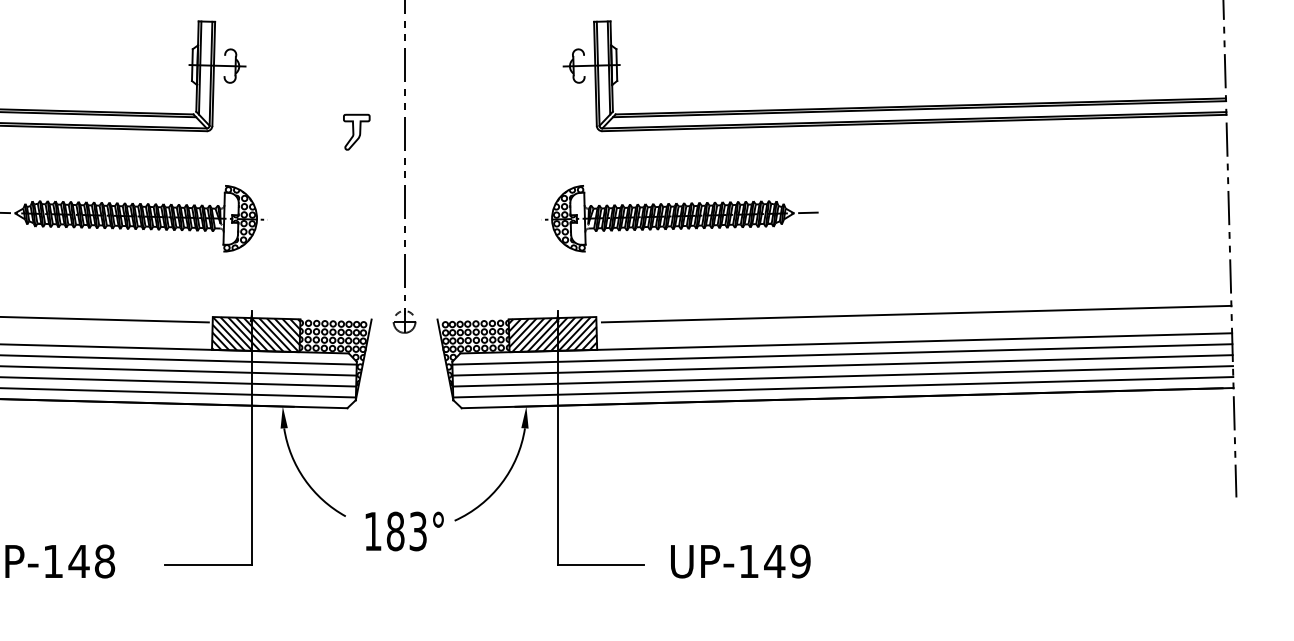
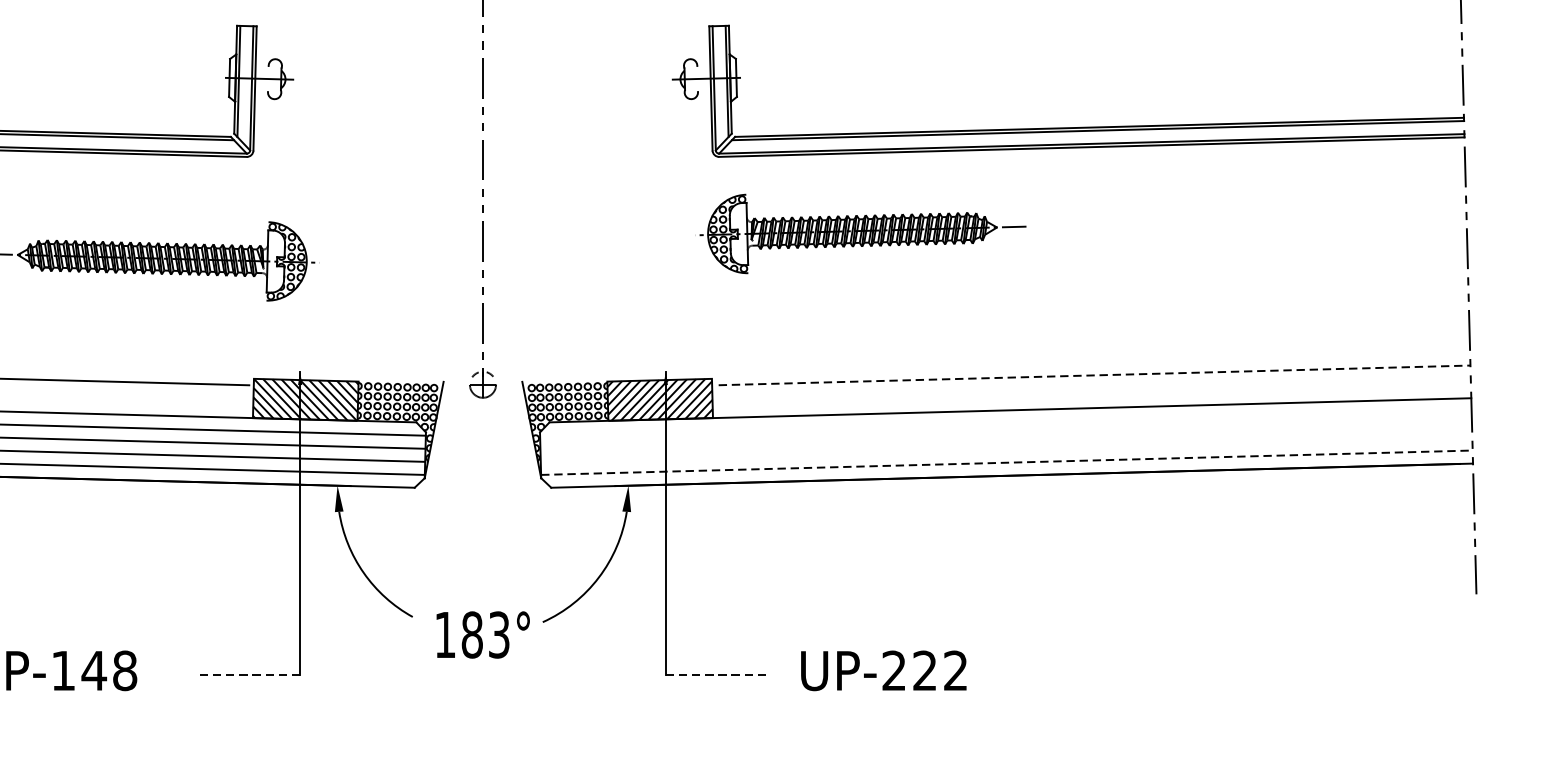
part: (356, 131) -> (425, 157), removed
part: (679, 218) -> (860, 233), moved
line: (916, 314) -> (1094, 375), solid -> dashed
line: (842, 354) -> (1005, 423), removed
line: (842, 365) -> (1005, 436), removed
line: (842, 376) -> (1005, 449), removed
line: (843, 387) -> (1007, 463), solid -> dashed
text: (774, 561) -> (924, 670), UP-149 -> UP-222
line: (207, 564) -> (247, 674), solid -> dashed
line: (601, 564) -> (718, 674), solid -> dashed

